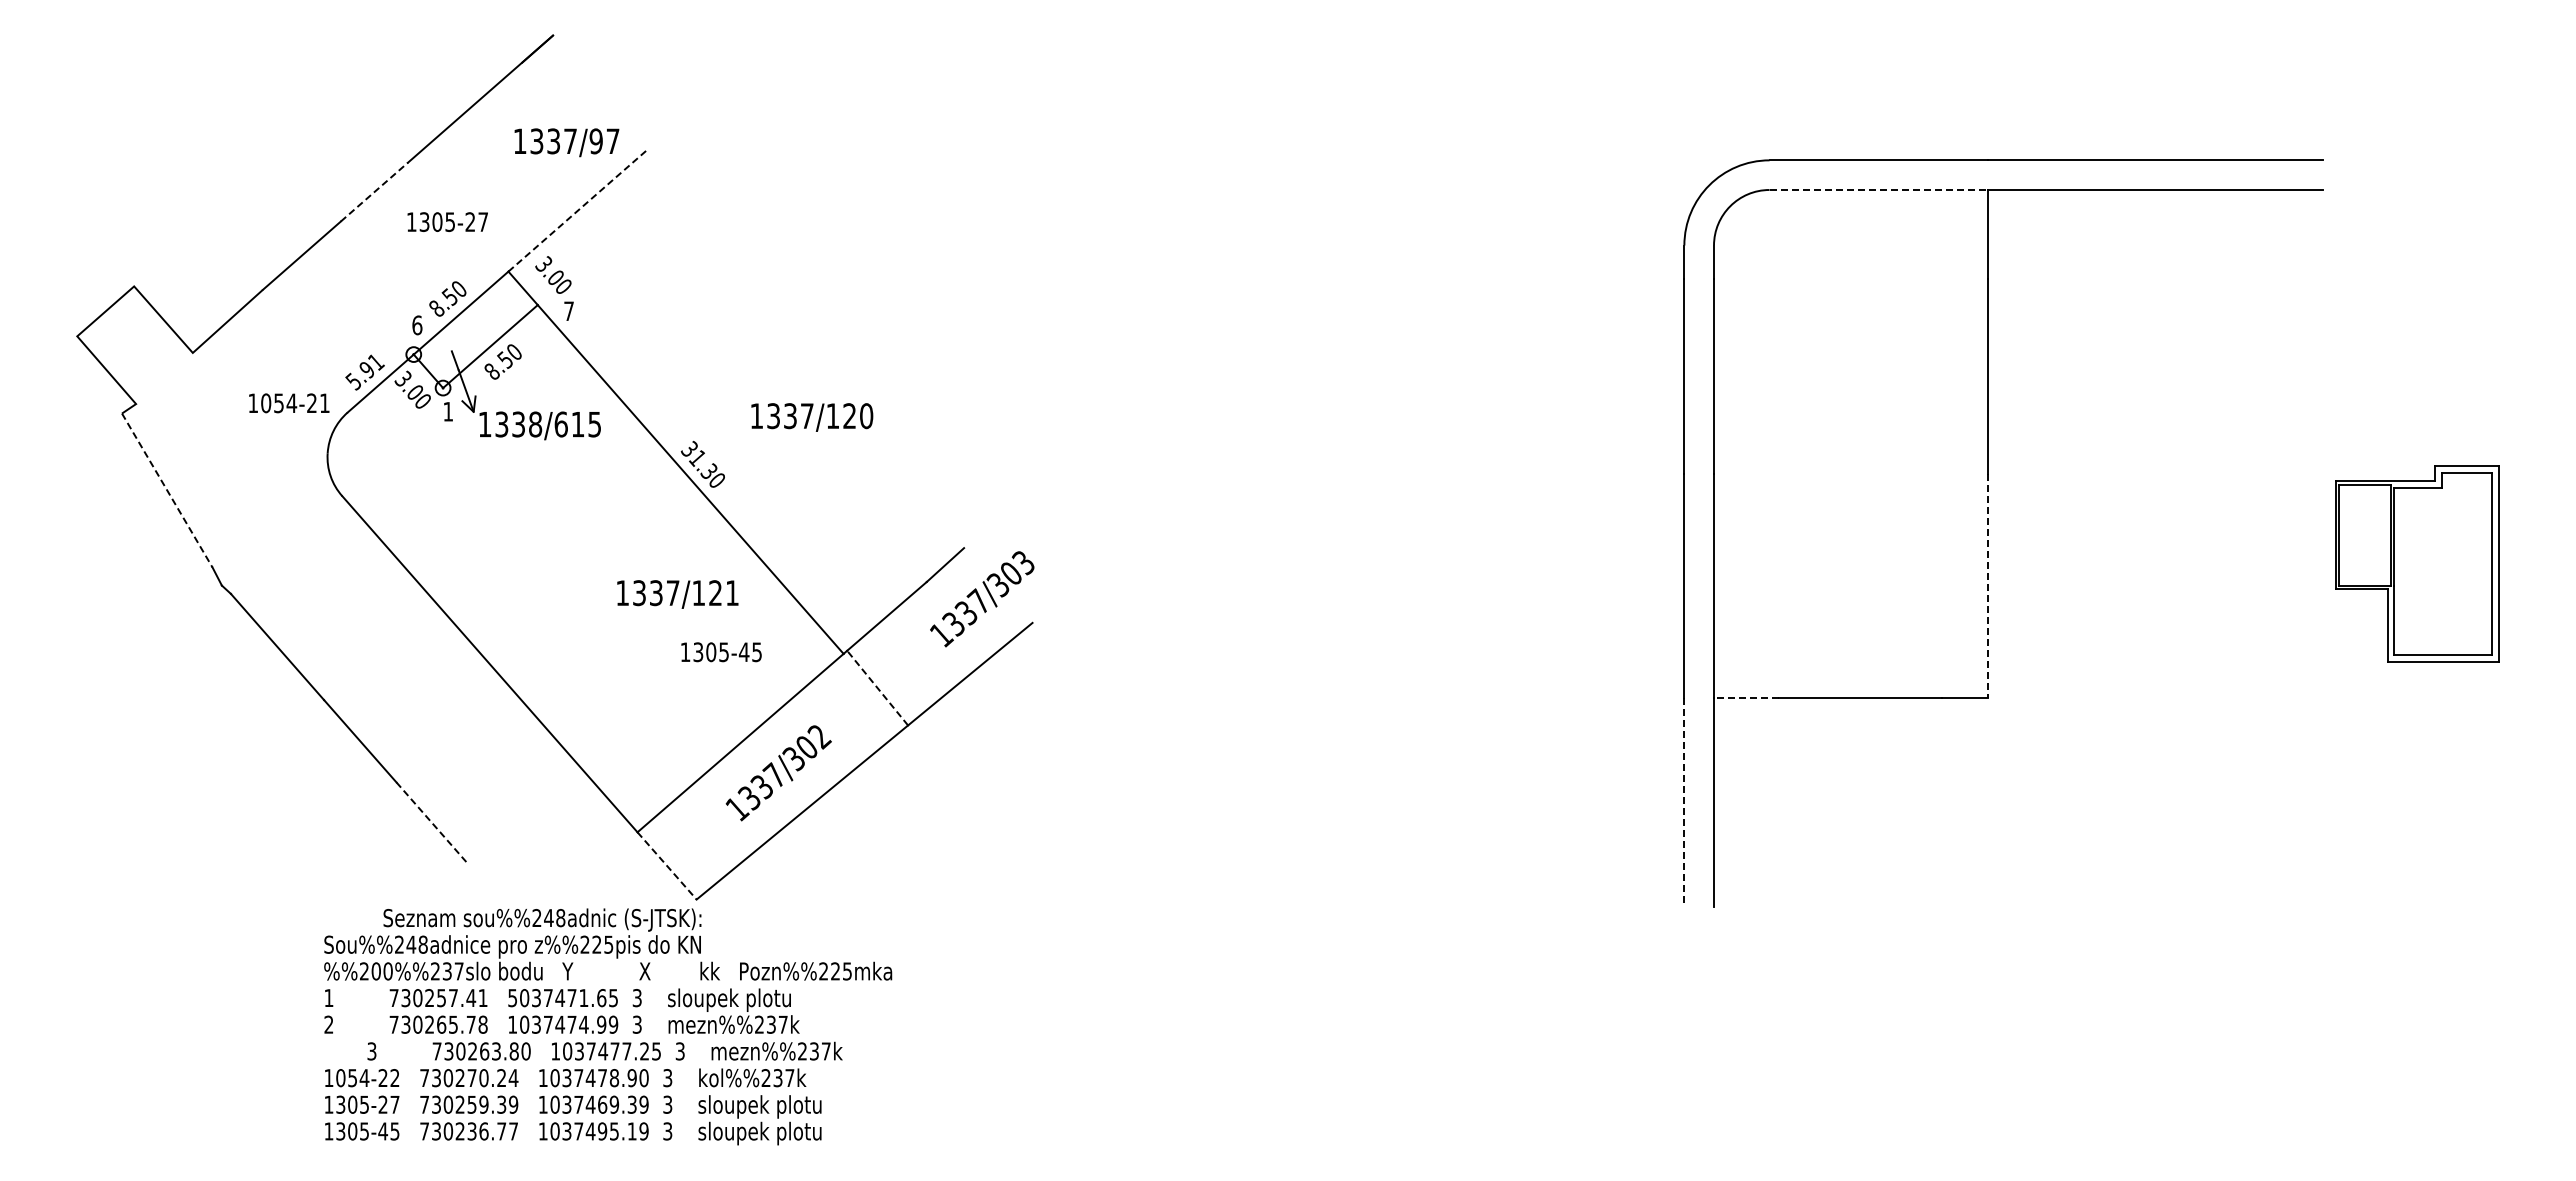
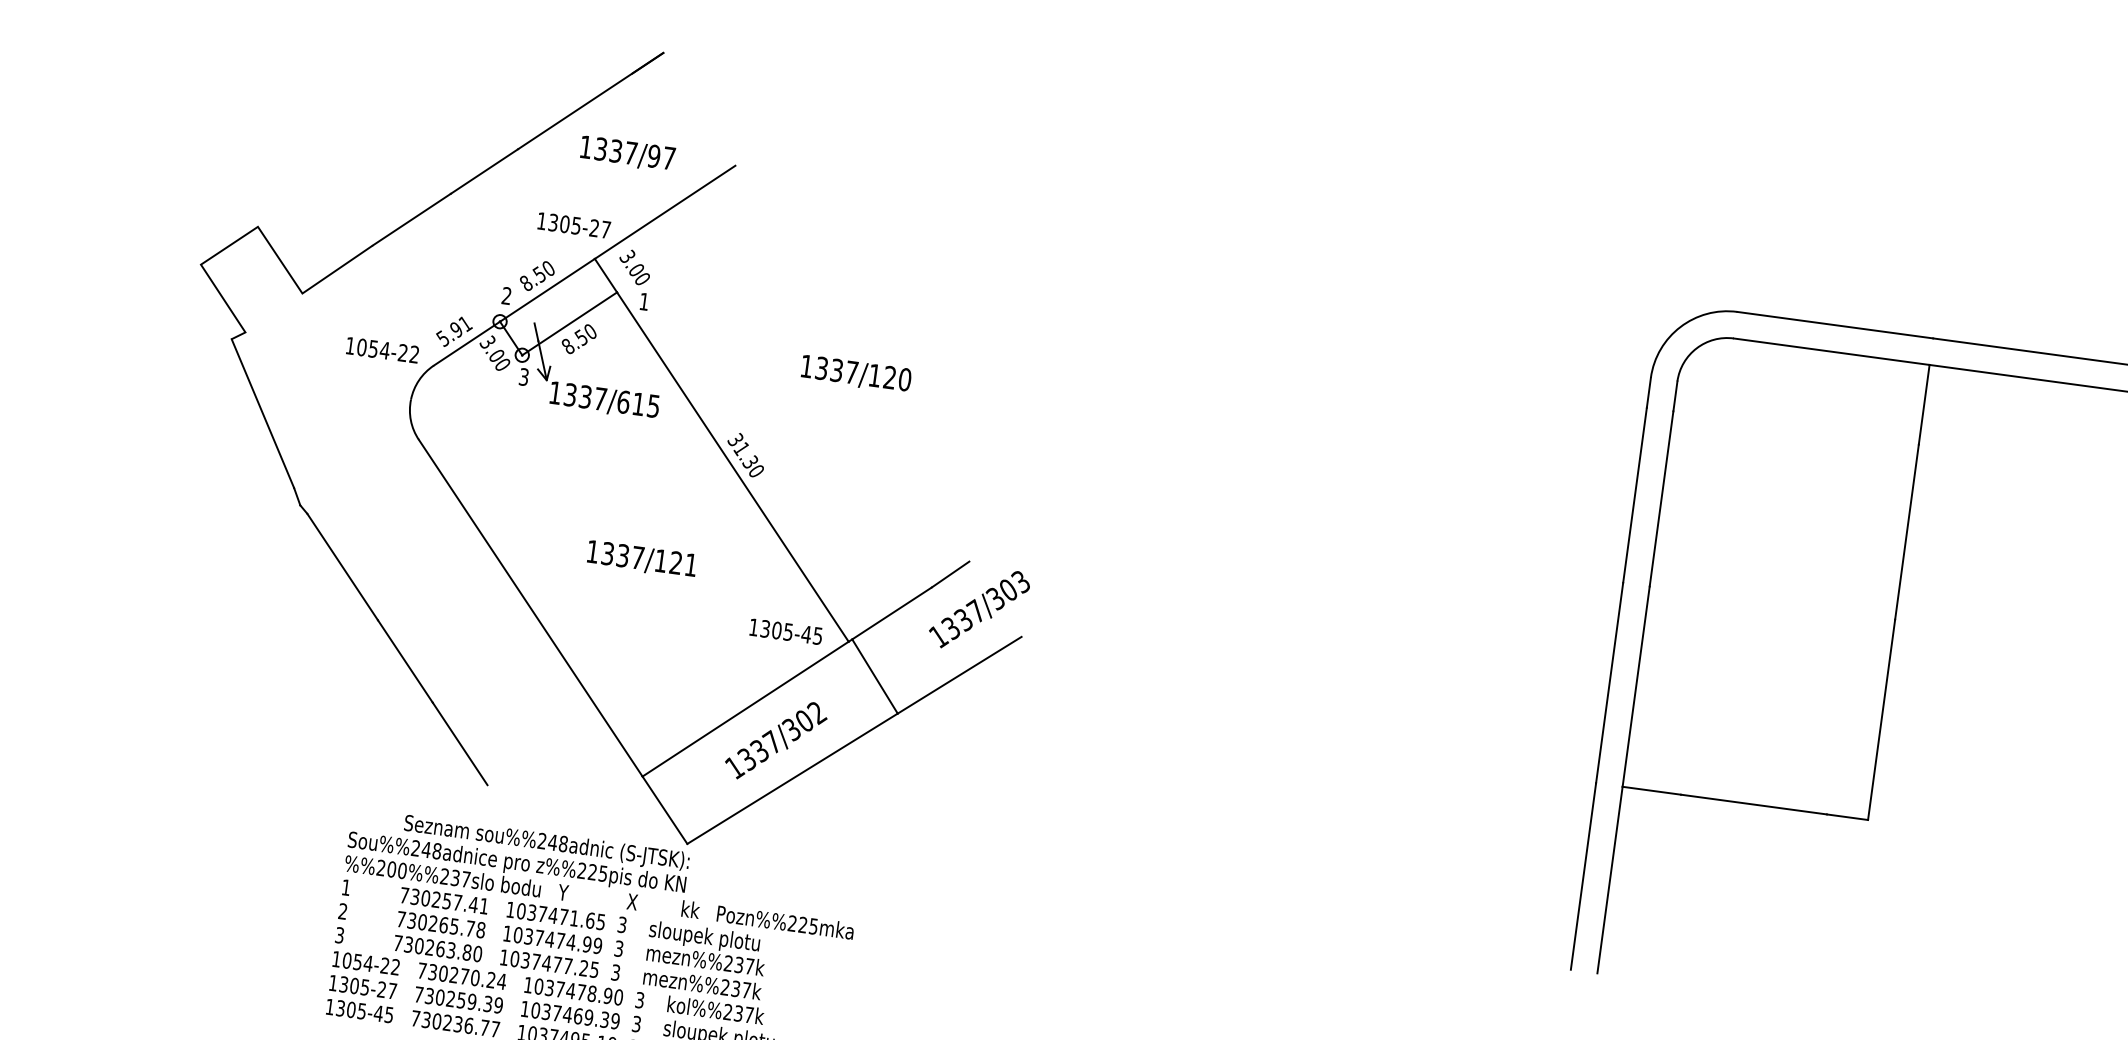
text: (566, 142) -> (627, 153), moved
line: (1879, 190) -> (1832, 352), dashed -> solid
line: (374, 192) -> (484, 171), dashed -> solid
line: (578, 209) -> (665, 211), dashed -> solid
text: (447, 221) -> (573, 224), moved
text: (568, 310) -> (643, 300), 7 -> 1
text: (417, 325) -> (506, 296), 6 -> 2
text: (324, 402) -> (414, 353), 1054-21 -> 1054-22
text: (448, 411) -> (524, 376), 1 -> 3
text: (812, 417) -> (856, 374), moved
text: (535, 424) -> (600, 399), 1338/615 -> 1337/615
line: (167, 490) -> (263, 413), dashed -> solid
line: (1988, 586) -> (1881, 720), dashed -> solid
text: (677, 594) -> (641, 559), moved
text: (721, 652) -> (786, 632), moved
line: (877, 687) -> (874, 675), dashed -> solid
line: (1746, 698) -> (1651, 790), dashed -> solid
line: (1684, 802) -> (1583, 876), dashed -> solid
line: (432, 823) -> (460, 743), dashed -> solid
line: (667, 865) -> (665, 809), dashed -> solid
text: (512, 998) -> (510, 910), 5037471.65 -> 1037471.65
text: (604, 1050) -> (548, 962), moved

